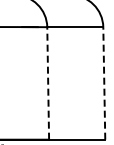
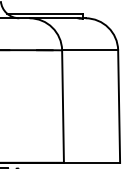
line: (48, 83) -> (63, 106), dashed -> solid
line: (104, 83) -> (119, 106), dashed -> solid

